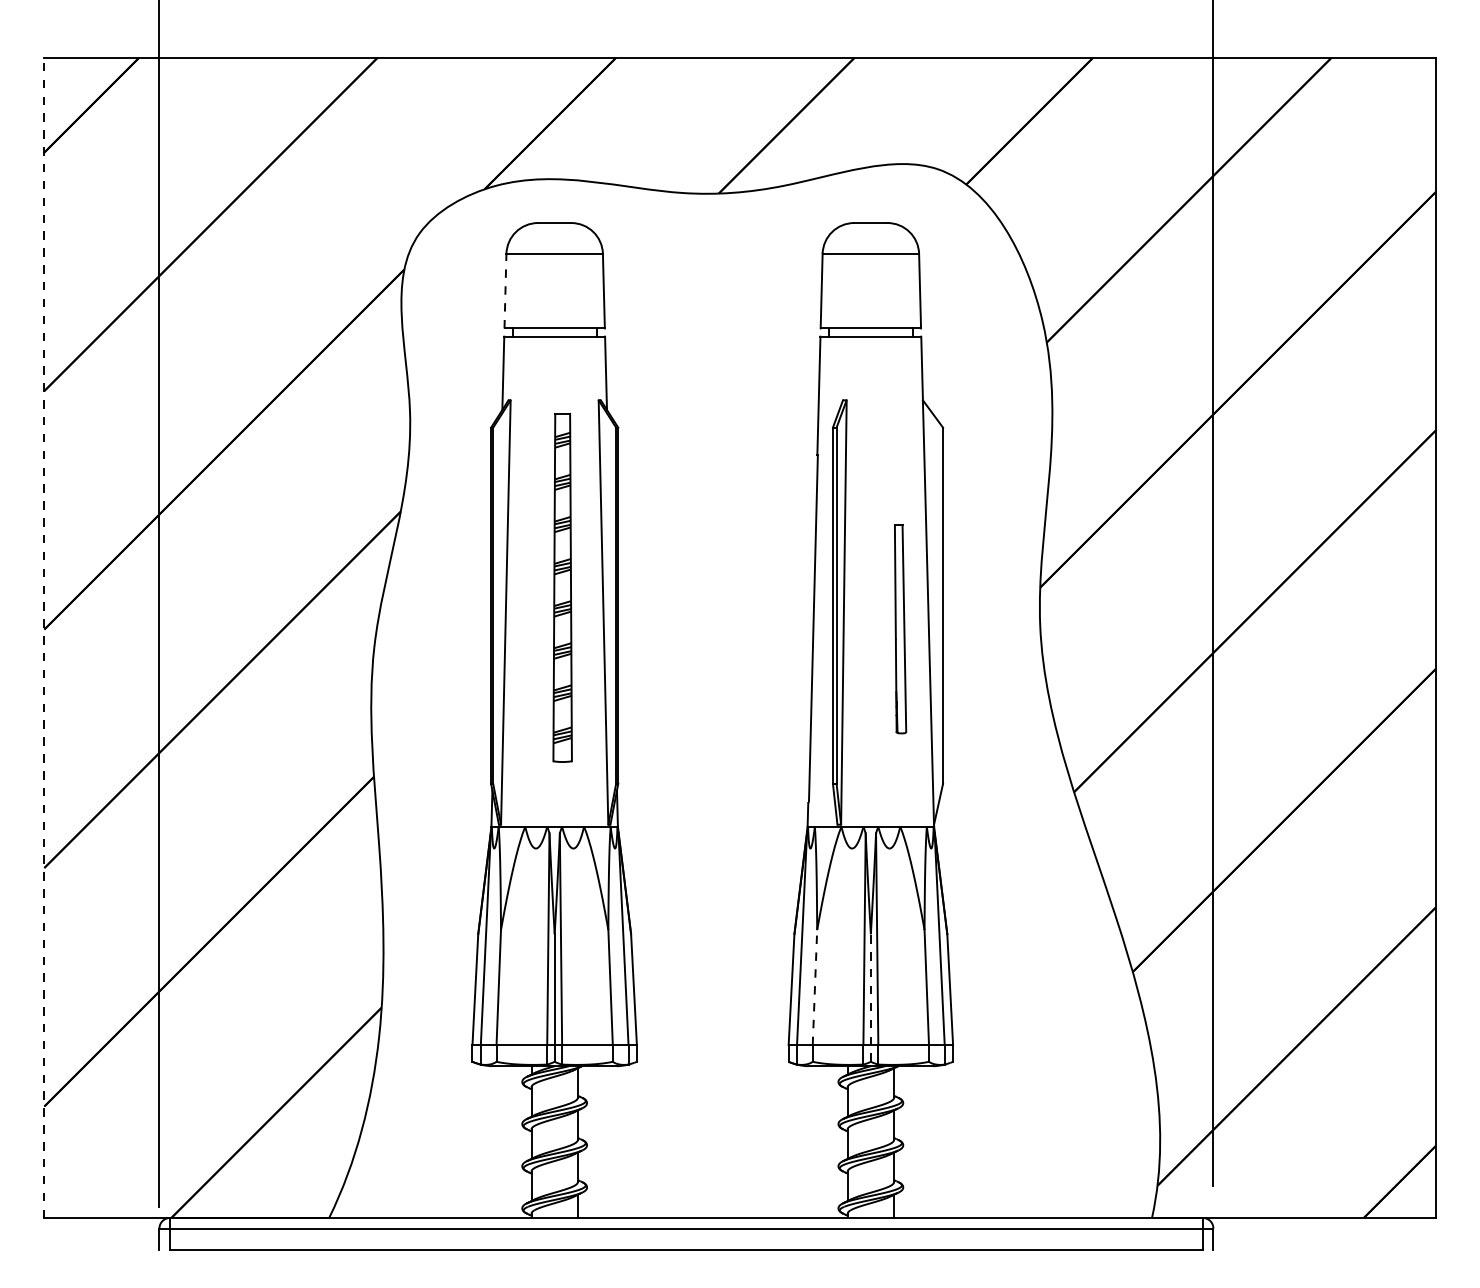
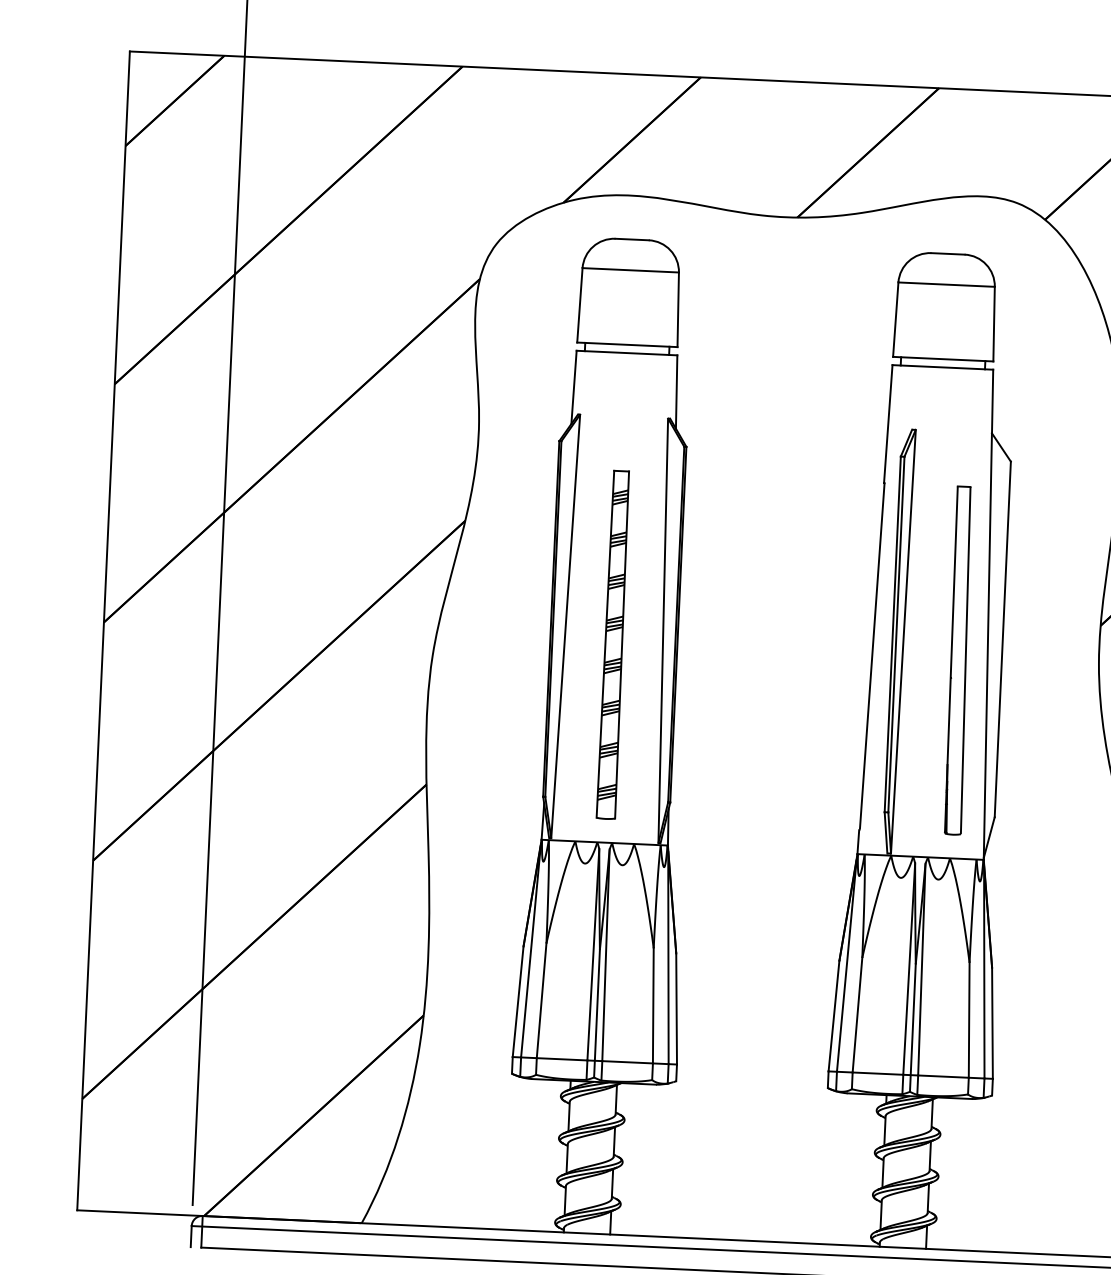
line: (505, 290) -> (579, 304), dashed -> solid
part: (562, 587) -> (613, 644), moved
part: (900, 628) -> (959, 660), size x1.67
line: (44, 637) -> (103, 630), dashed -> solid
line: (814, 987) -> (857, 1015), dashed -> solid
line: (870, 998) -> (912, 1028), dashed -> solid

